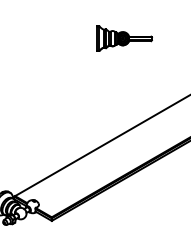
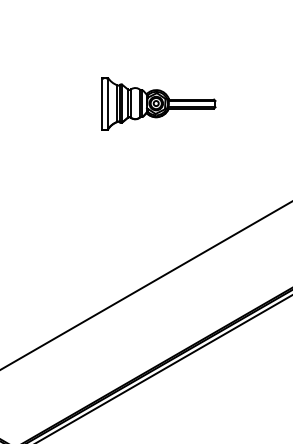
part: (124, 38) -> (159, 103), moved

